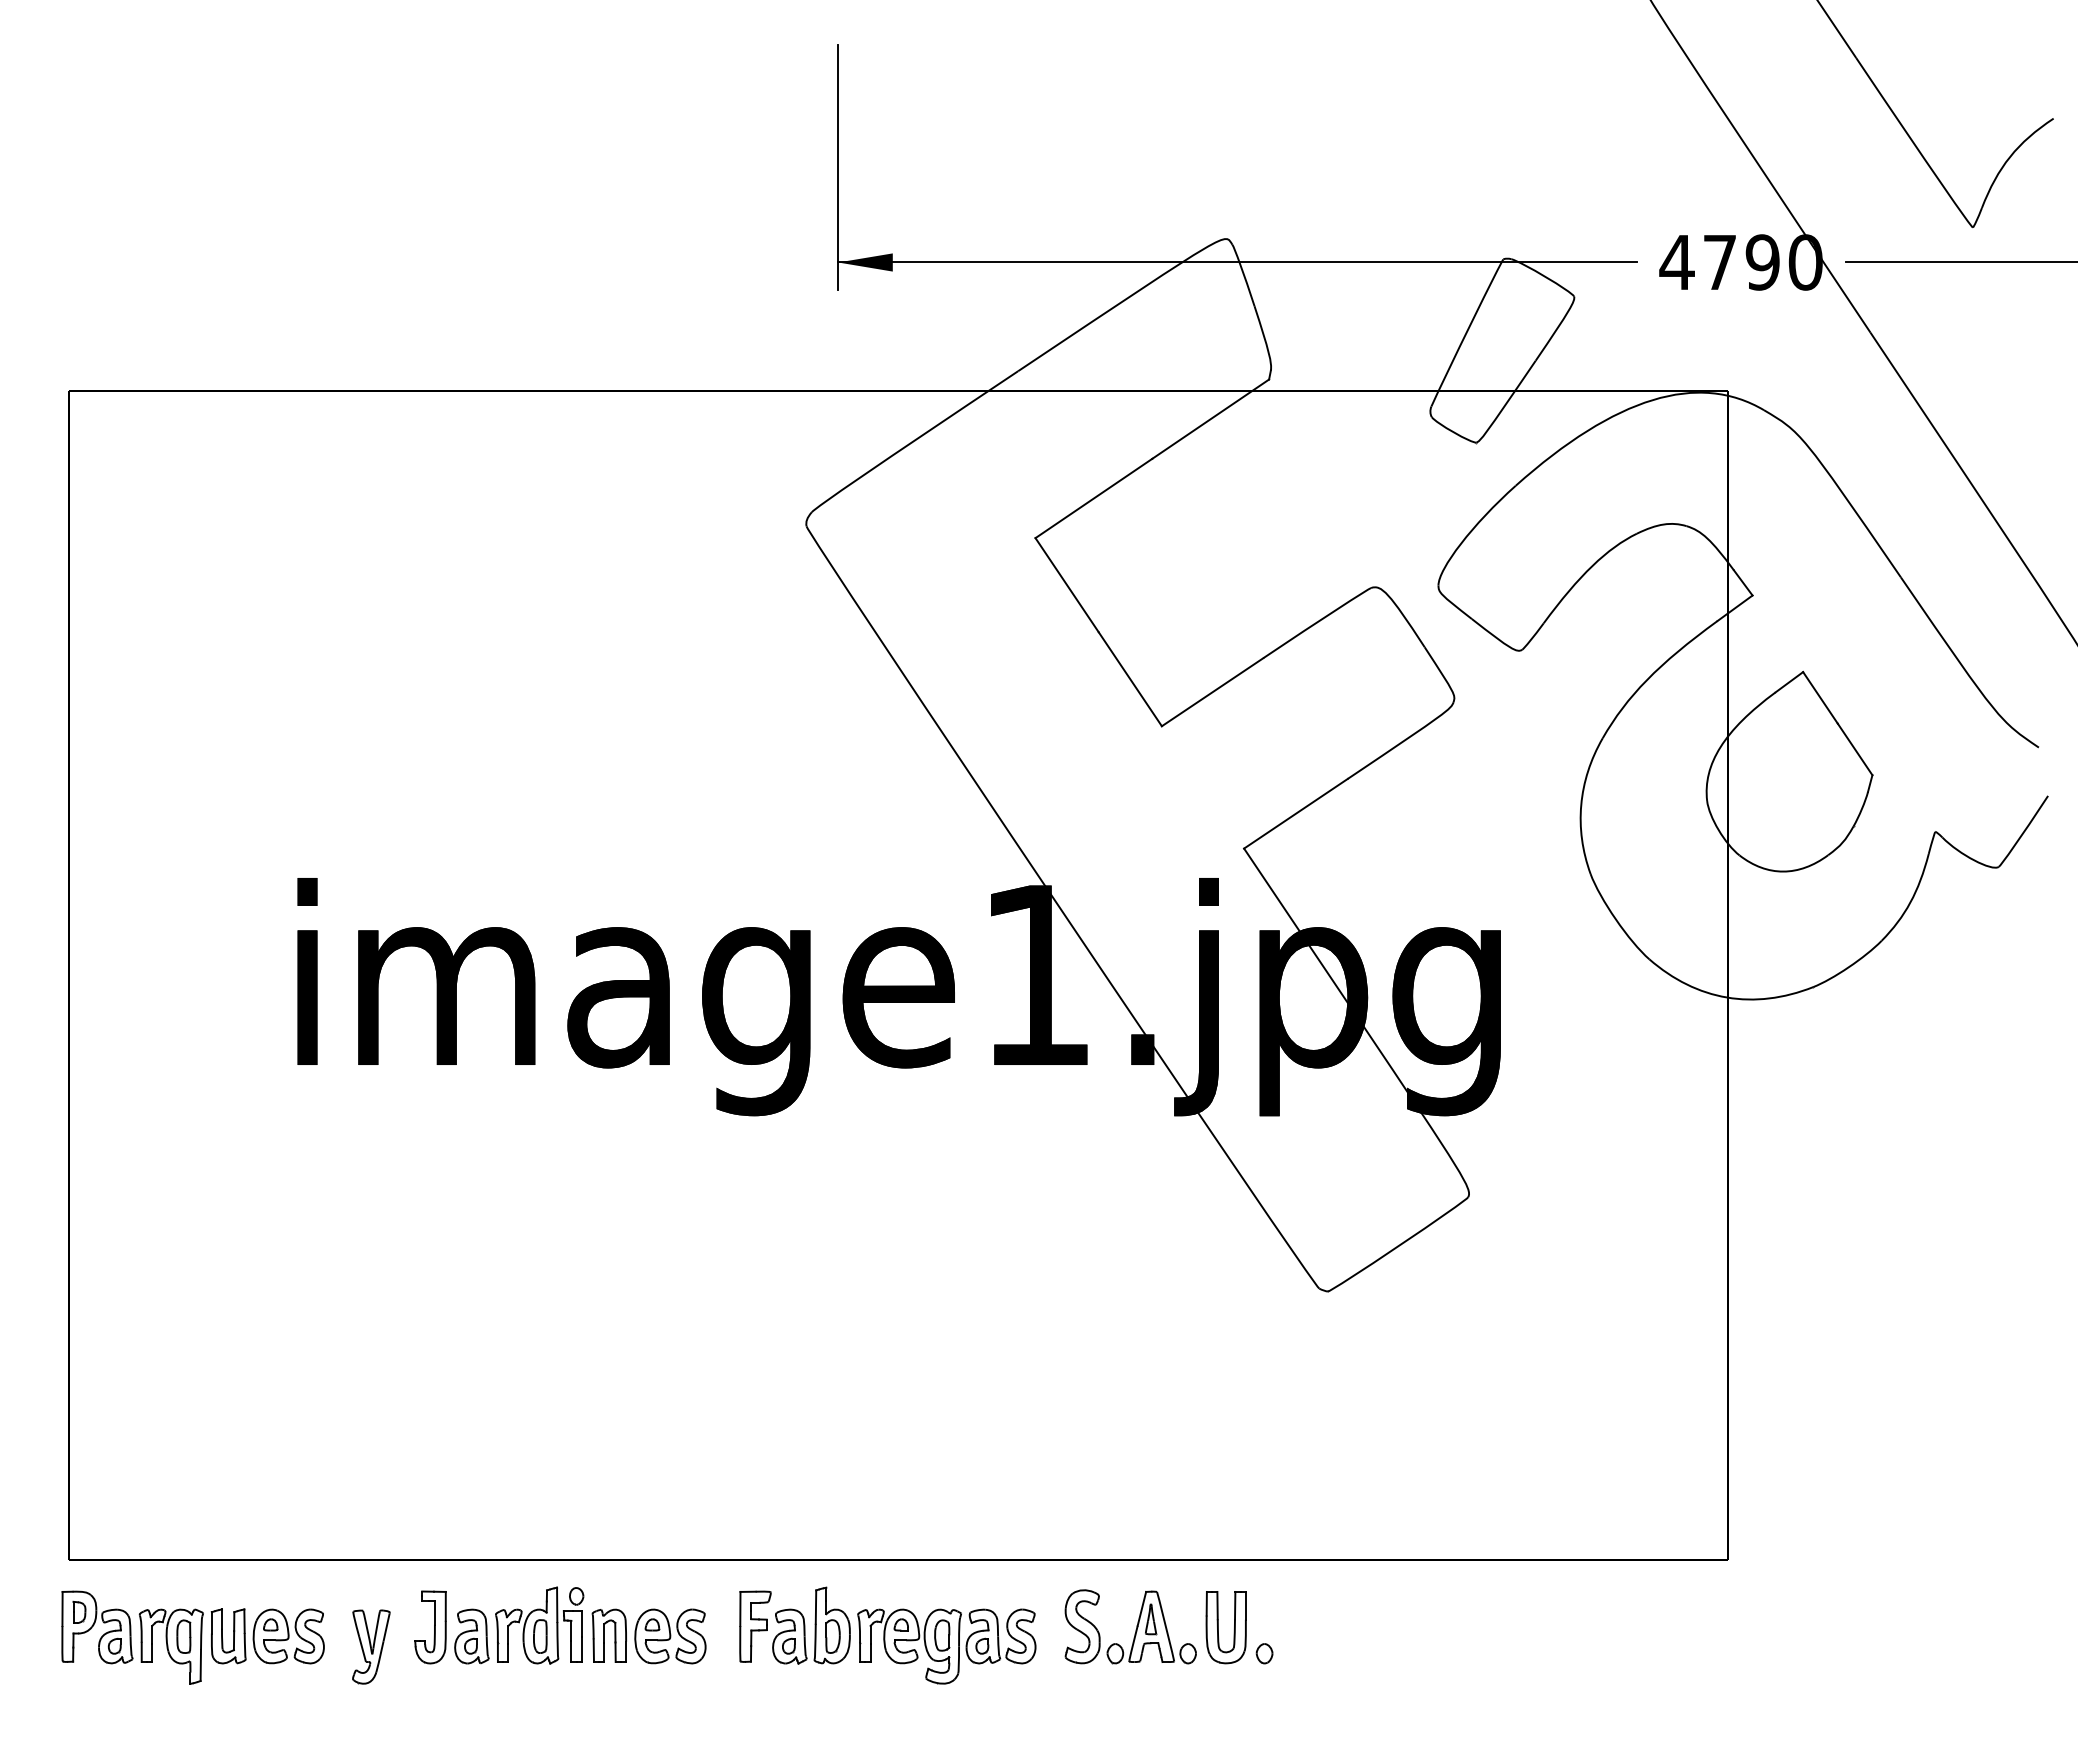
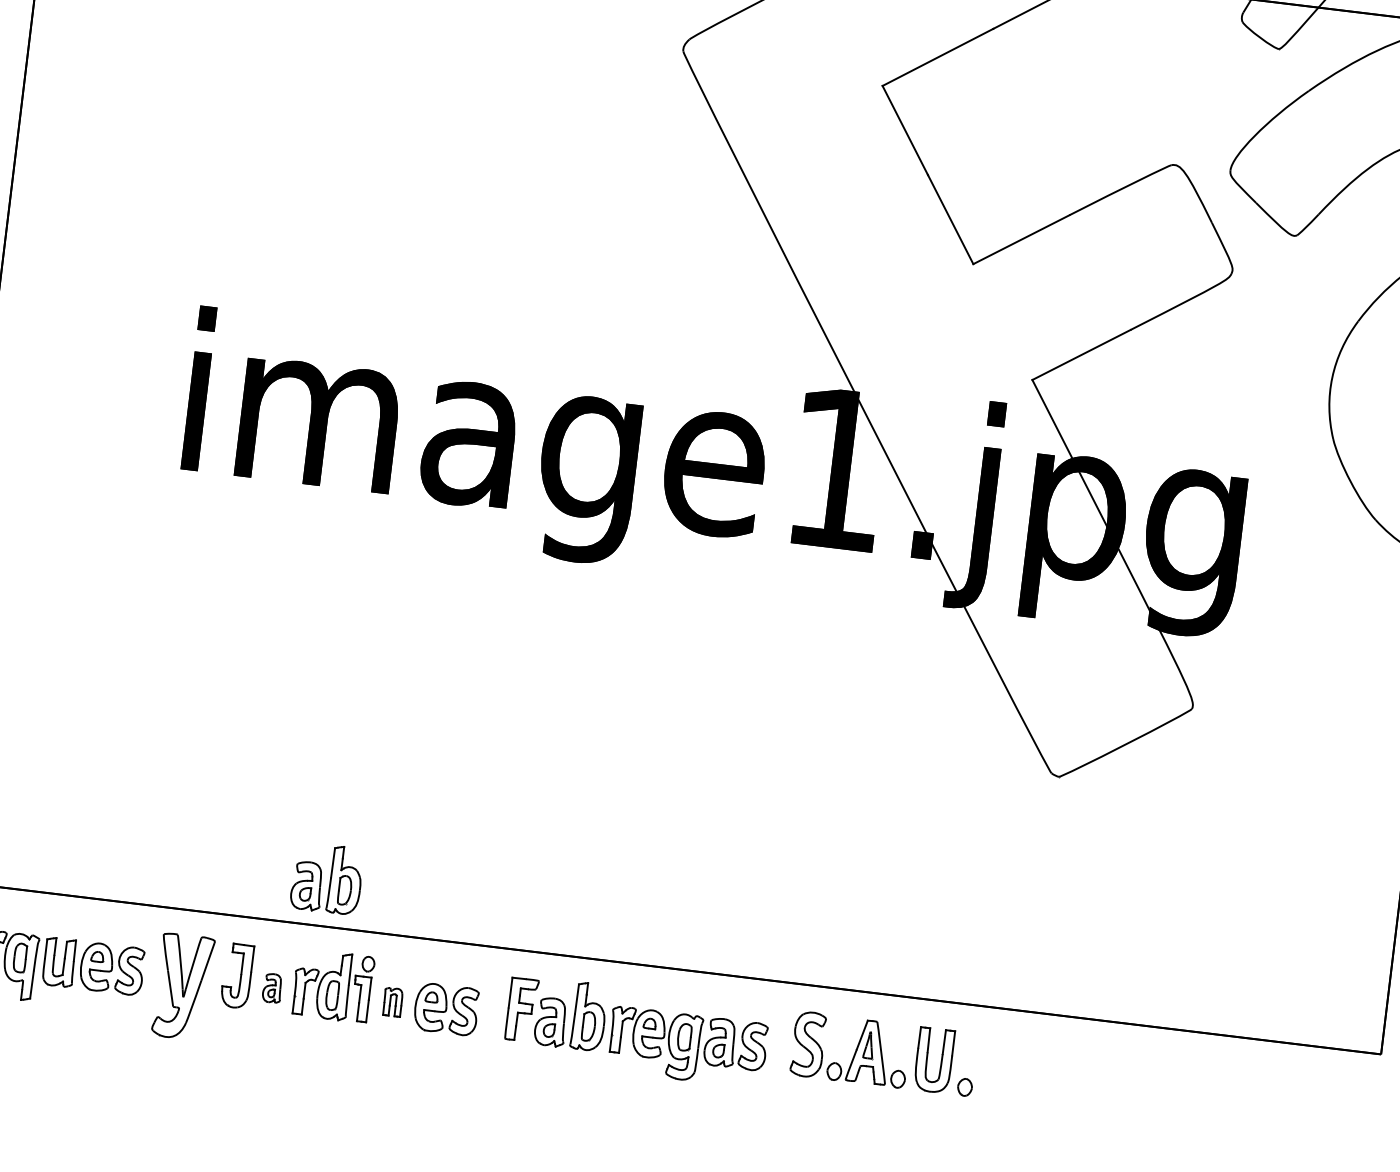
part: (518, 1505) -> (327, 878), added
part: (608, 1635) -> (392, 1001), size x0.6
part: (471, 1636) -> (272, 988), size x0.6
part: (371, 1646) -> (183, 986), size x1.6

